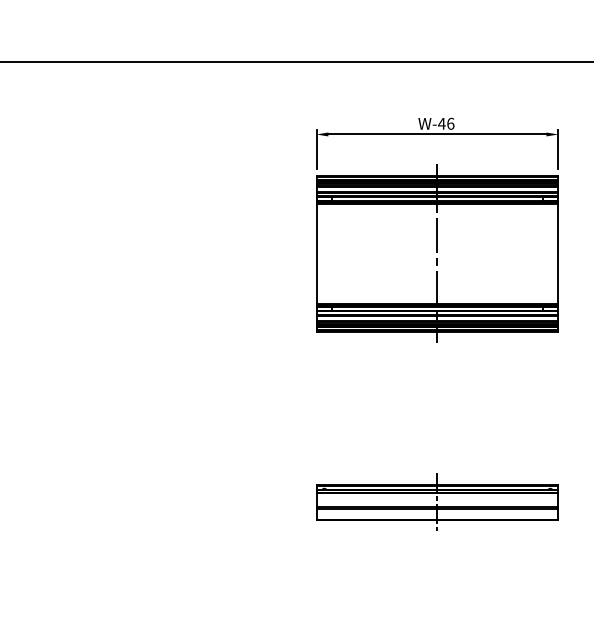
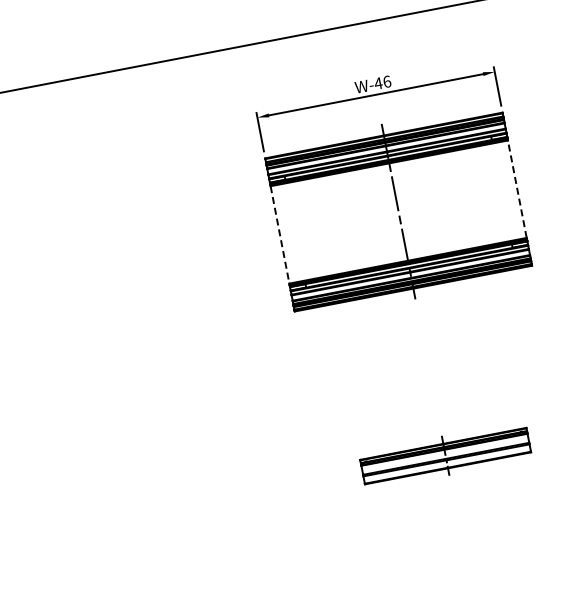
line: (316, 253) -> (279, 234), solid -> dashed
line: (558, 253) -> (517, 188), solid -> dashed
part: (437, 501) -> (445, 455), size x0.7

